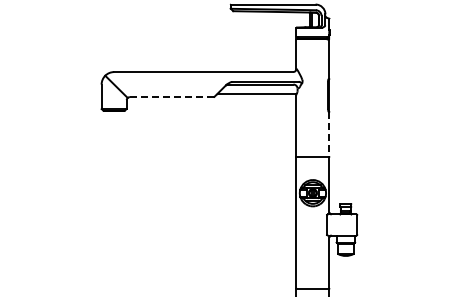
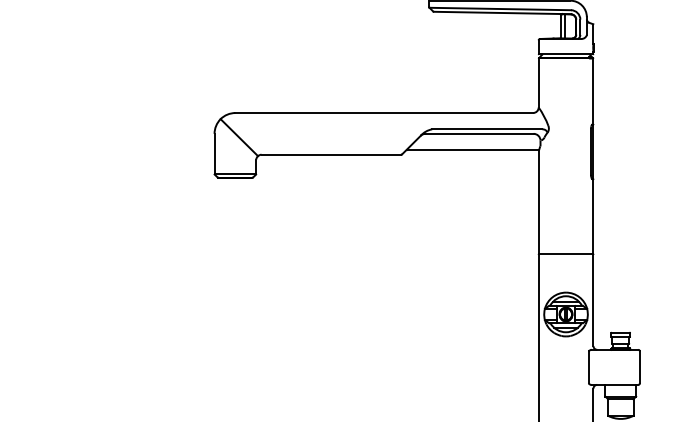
line: (171, 97) -> (330, 155), dashed -> solid
line: (329, 134) -> (593, 216), dashed -> solid

